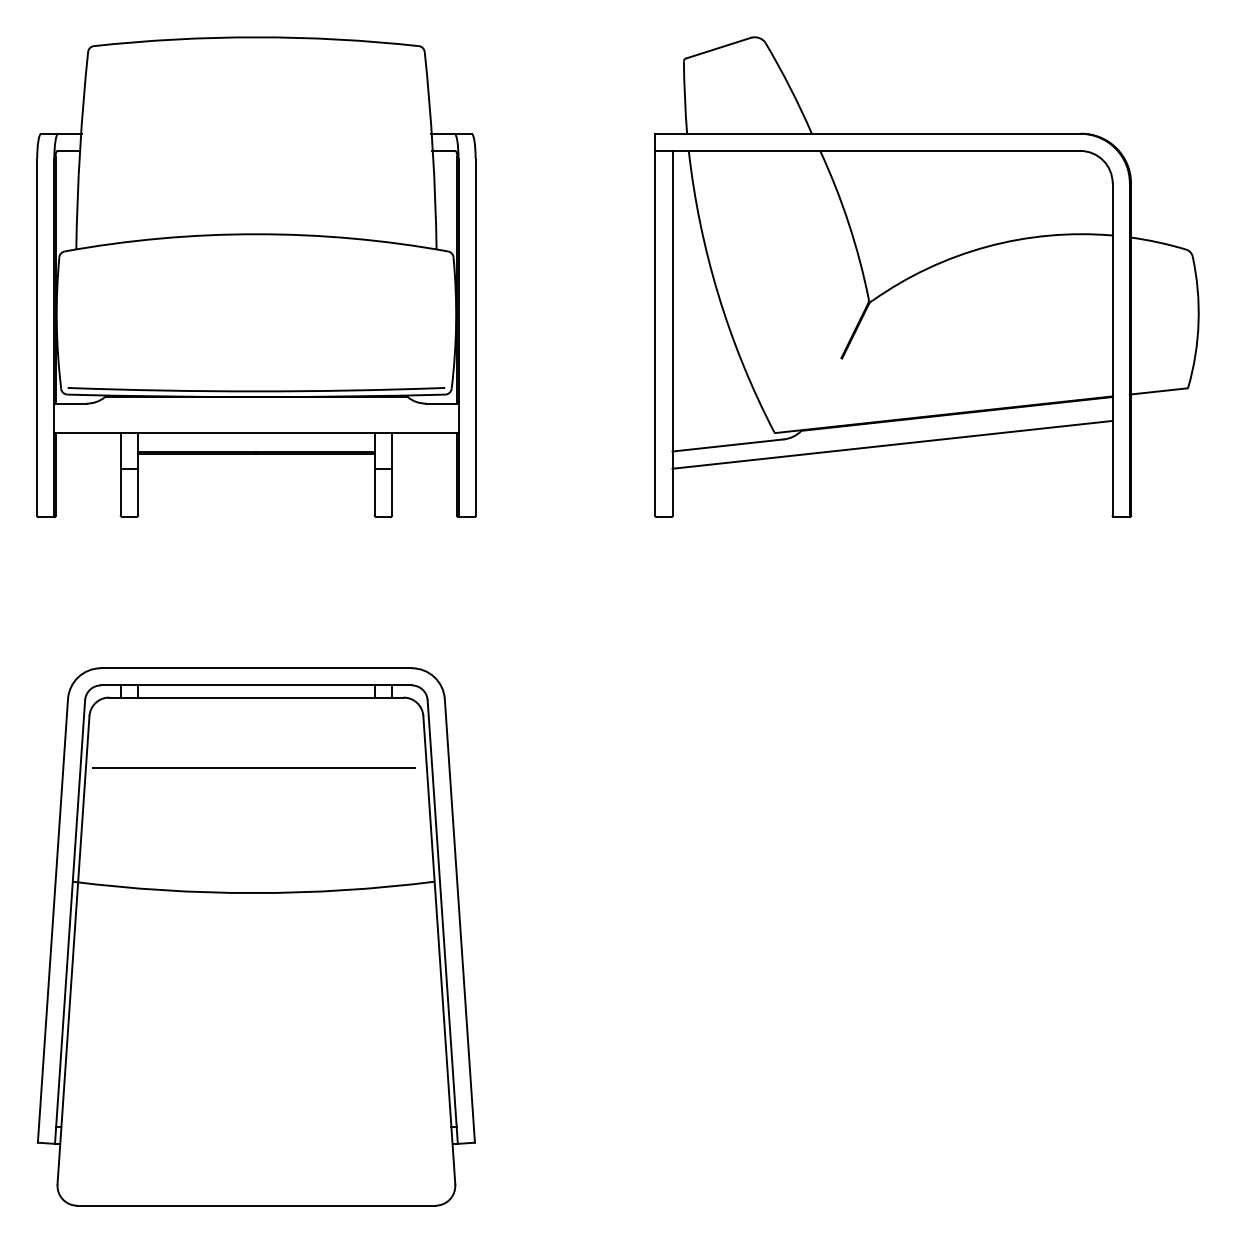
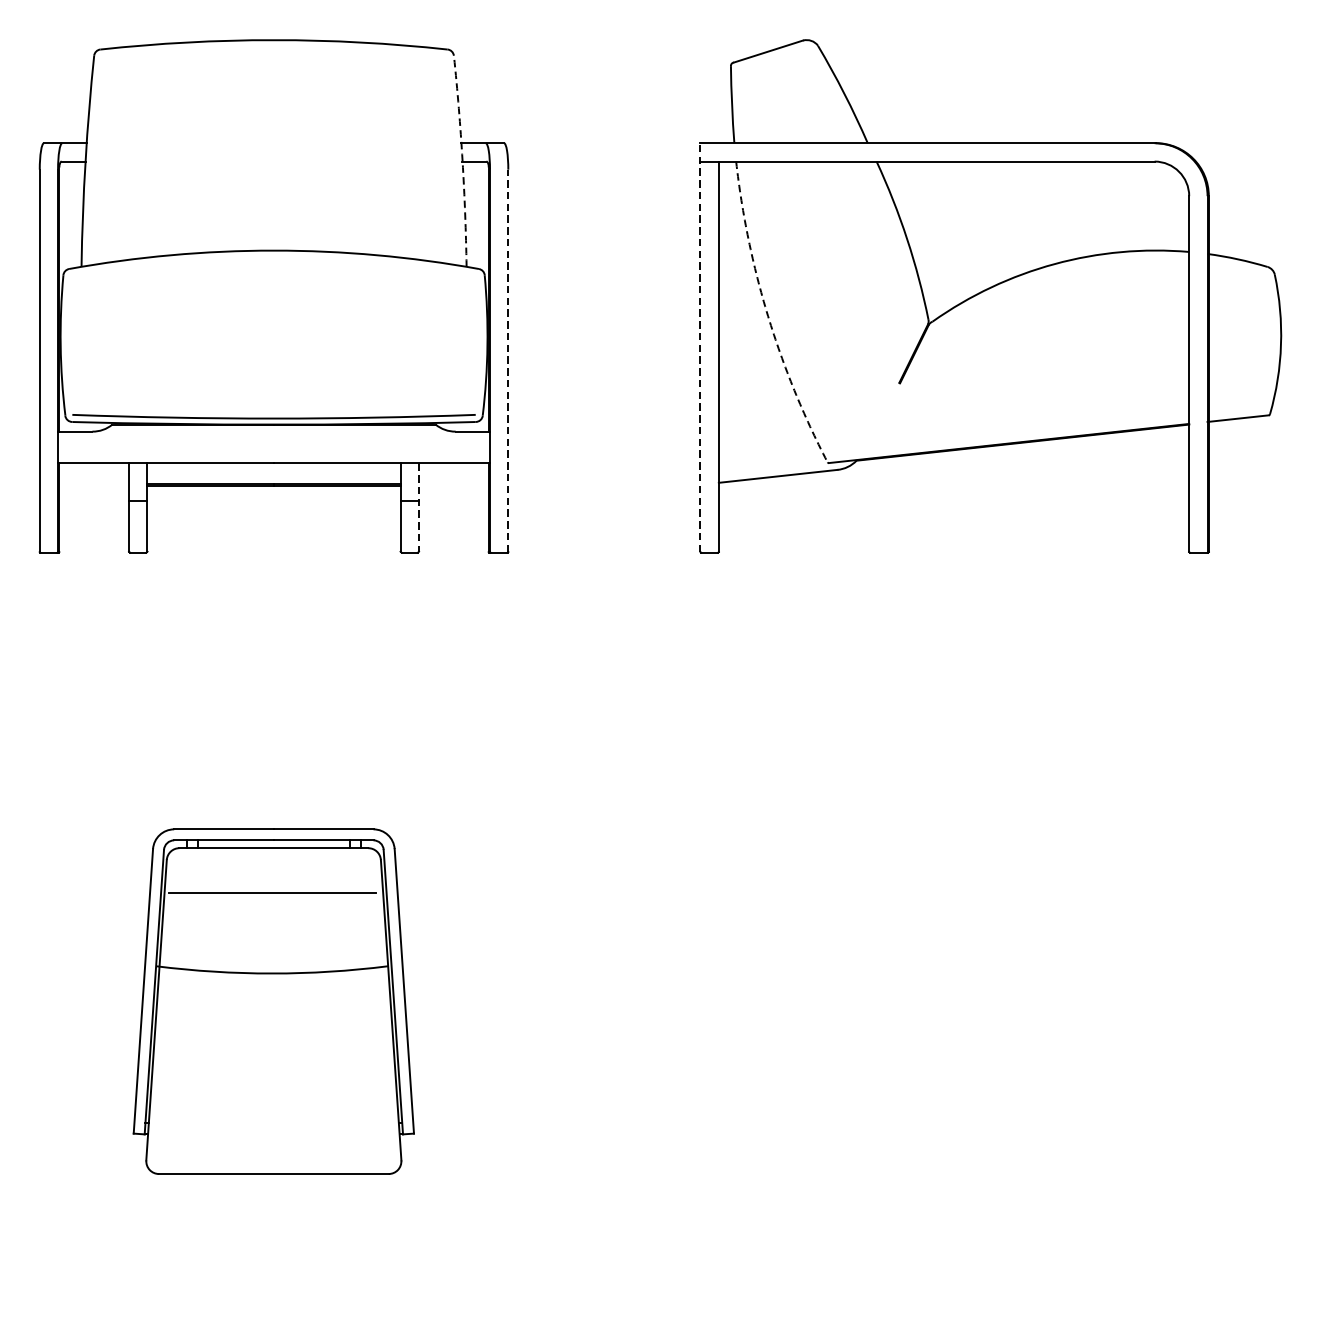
arc: (432, 150) -> (462, 161), solid -> dashed
arc: (718, 295) -> (767, 316), solid -> dashed
line: (655, 324) -> (700, 347), solid -> dashed
line: (475, 337) -> (508, 360), solid -> dashed
line: (892, 444) -> (953, 475), removed
line: (392, 475) -> (419, 508), solid -> dashed
part: (255, 936) -> (273, 1001), size x0.6

